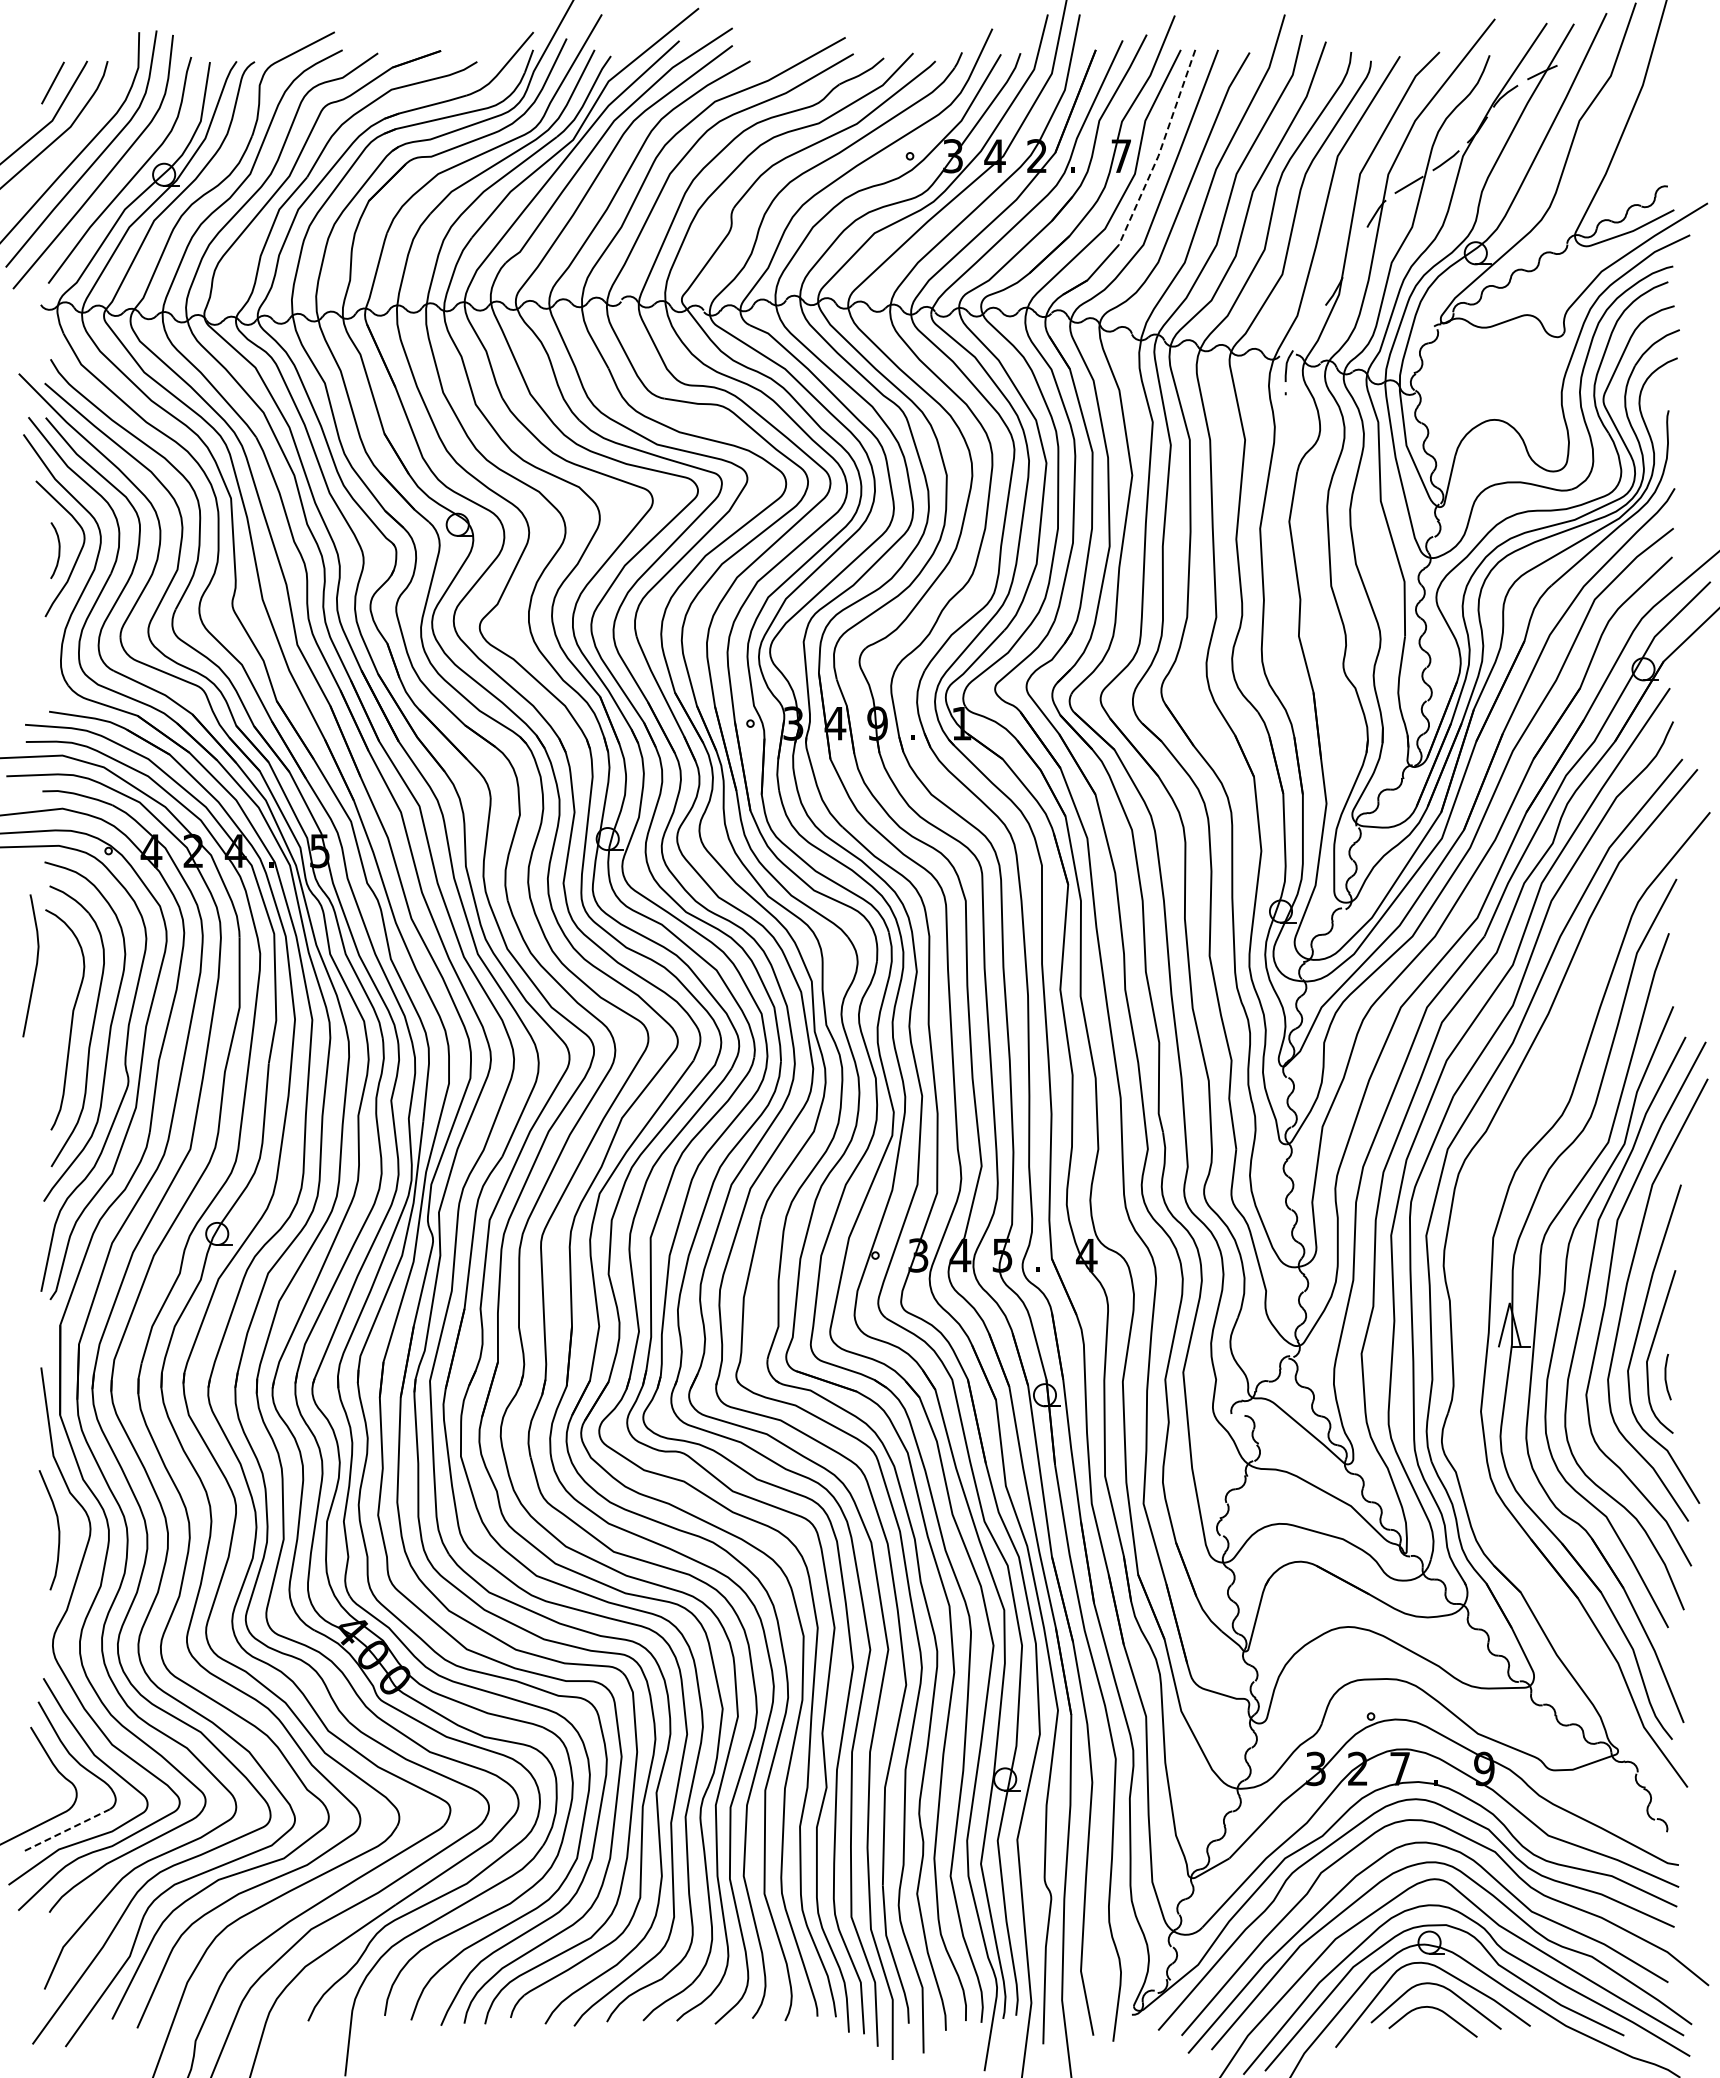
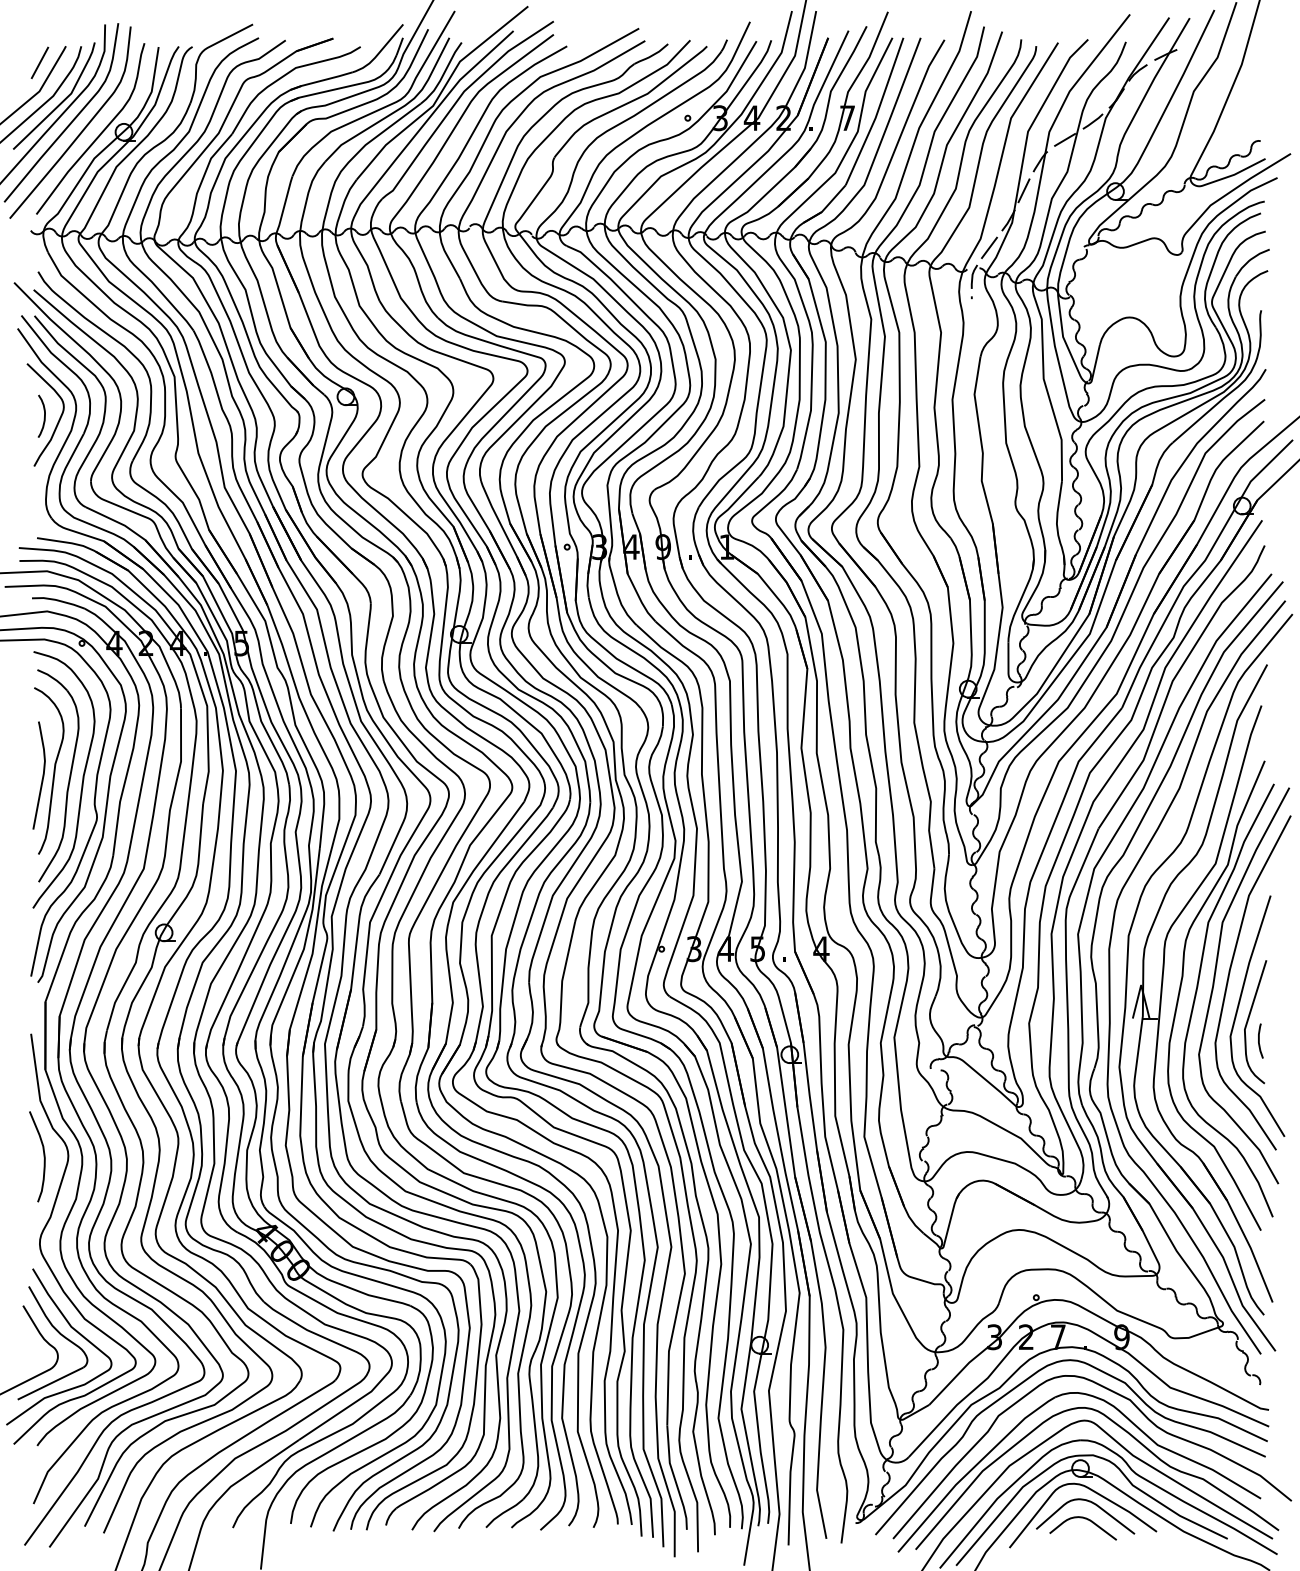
line: (80, 135) -> (60, 102), added
line: (1160, 149) -> (877, 113), dashed -> solid
line: (1354, 252) -> (1023, 190), added
line: (1309, 327) -> (989, 247), added
curve: (35, 965) -> (42, 775), moved
curve: (1468, 1292) -> (1109, 977), added
line: (67, 1830) -> (50, 1383), dashed -> solid

